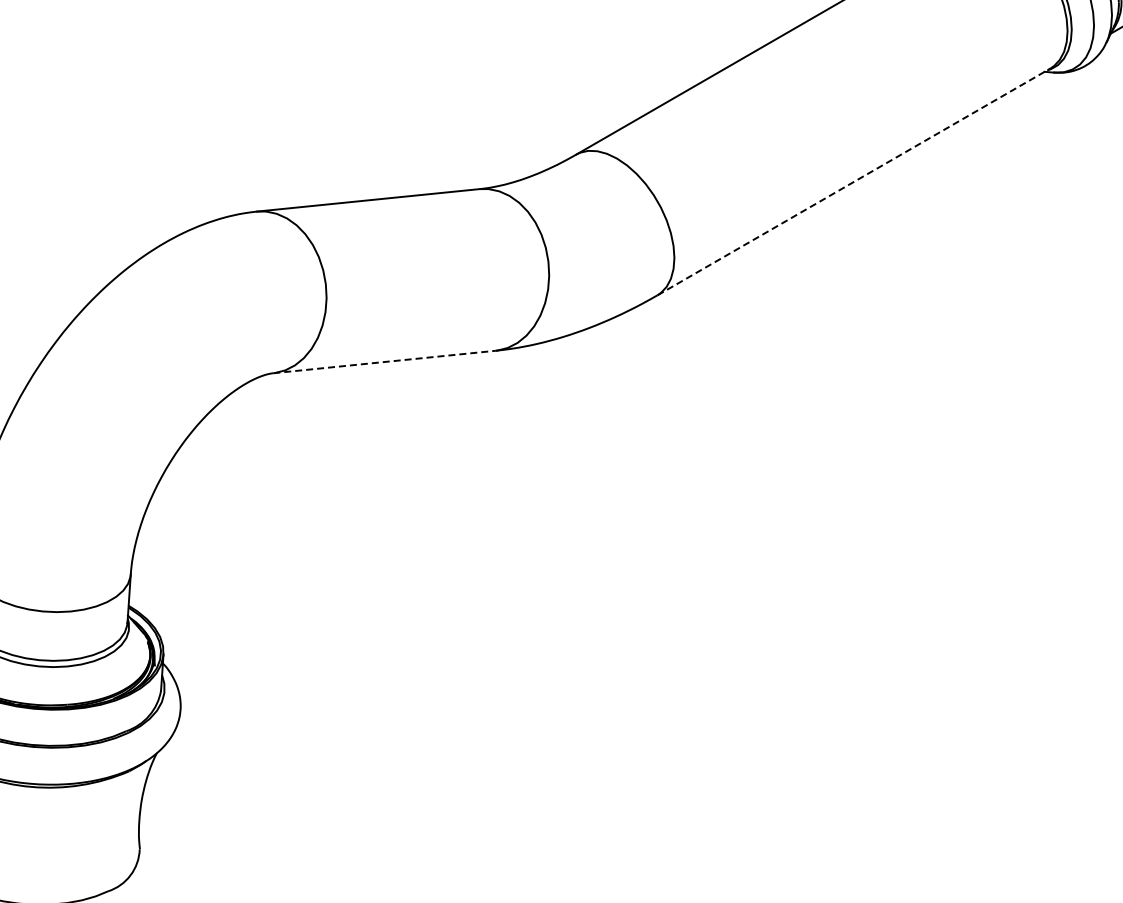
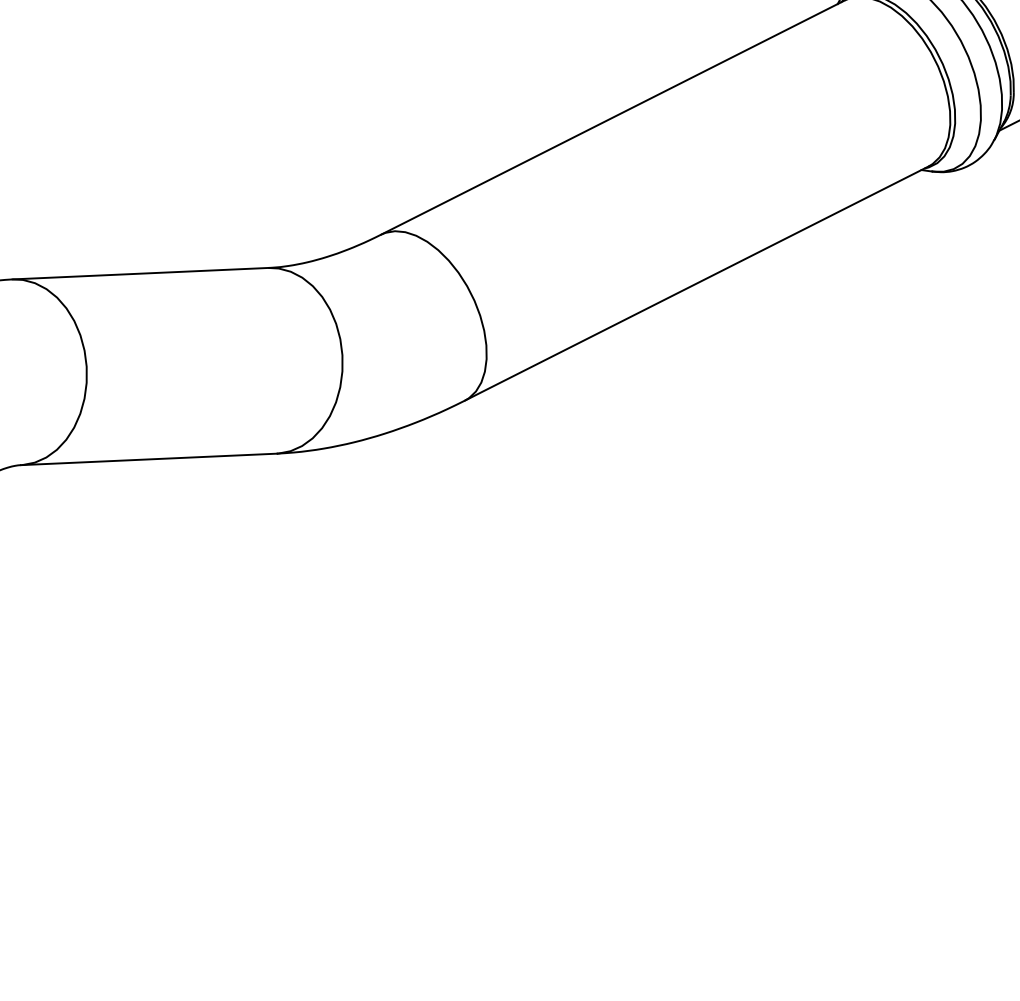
line: (854, 181) -> (697, 283), dashed -> solid
line: (384, 362) -> (148, 459), dashed -> solid

